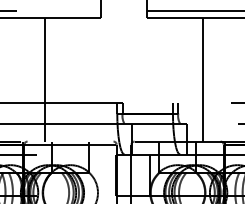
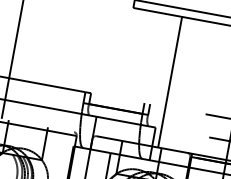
line: (202, 79) -> (169, 81), moved

